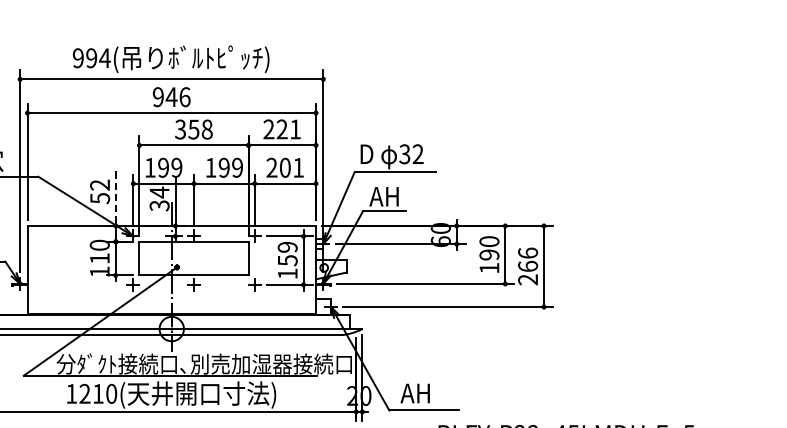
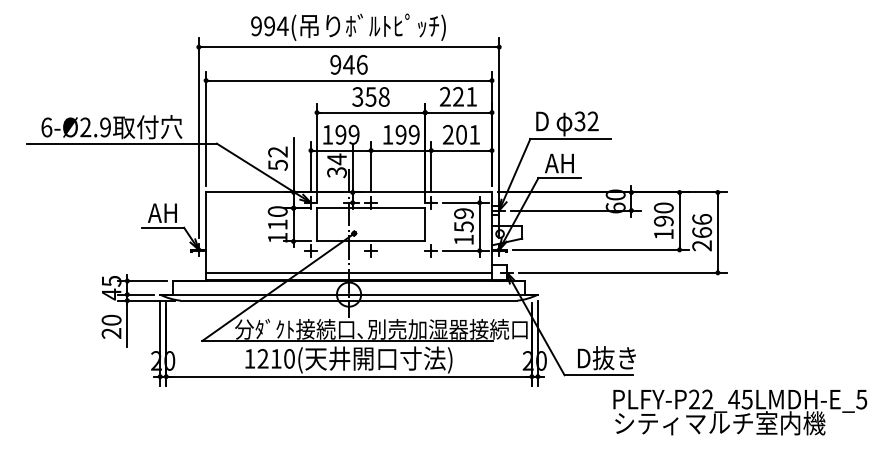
line: (115, 196) -> (293, 163), dashed -> solid
line: (172, 306) -> (349, 272), added
text: (430, 393) -> (605, 358), AH -> D抜き

